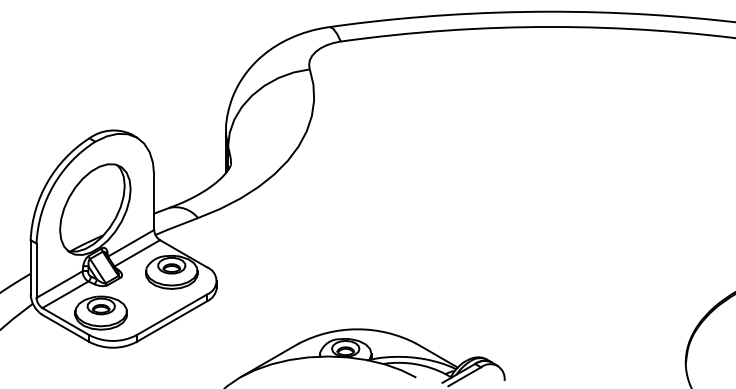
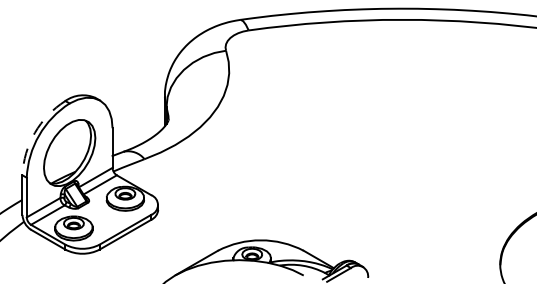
arc: (47, 182) -> (34, 133), solid -> dashed

